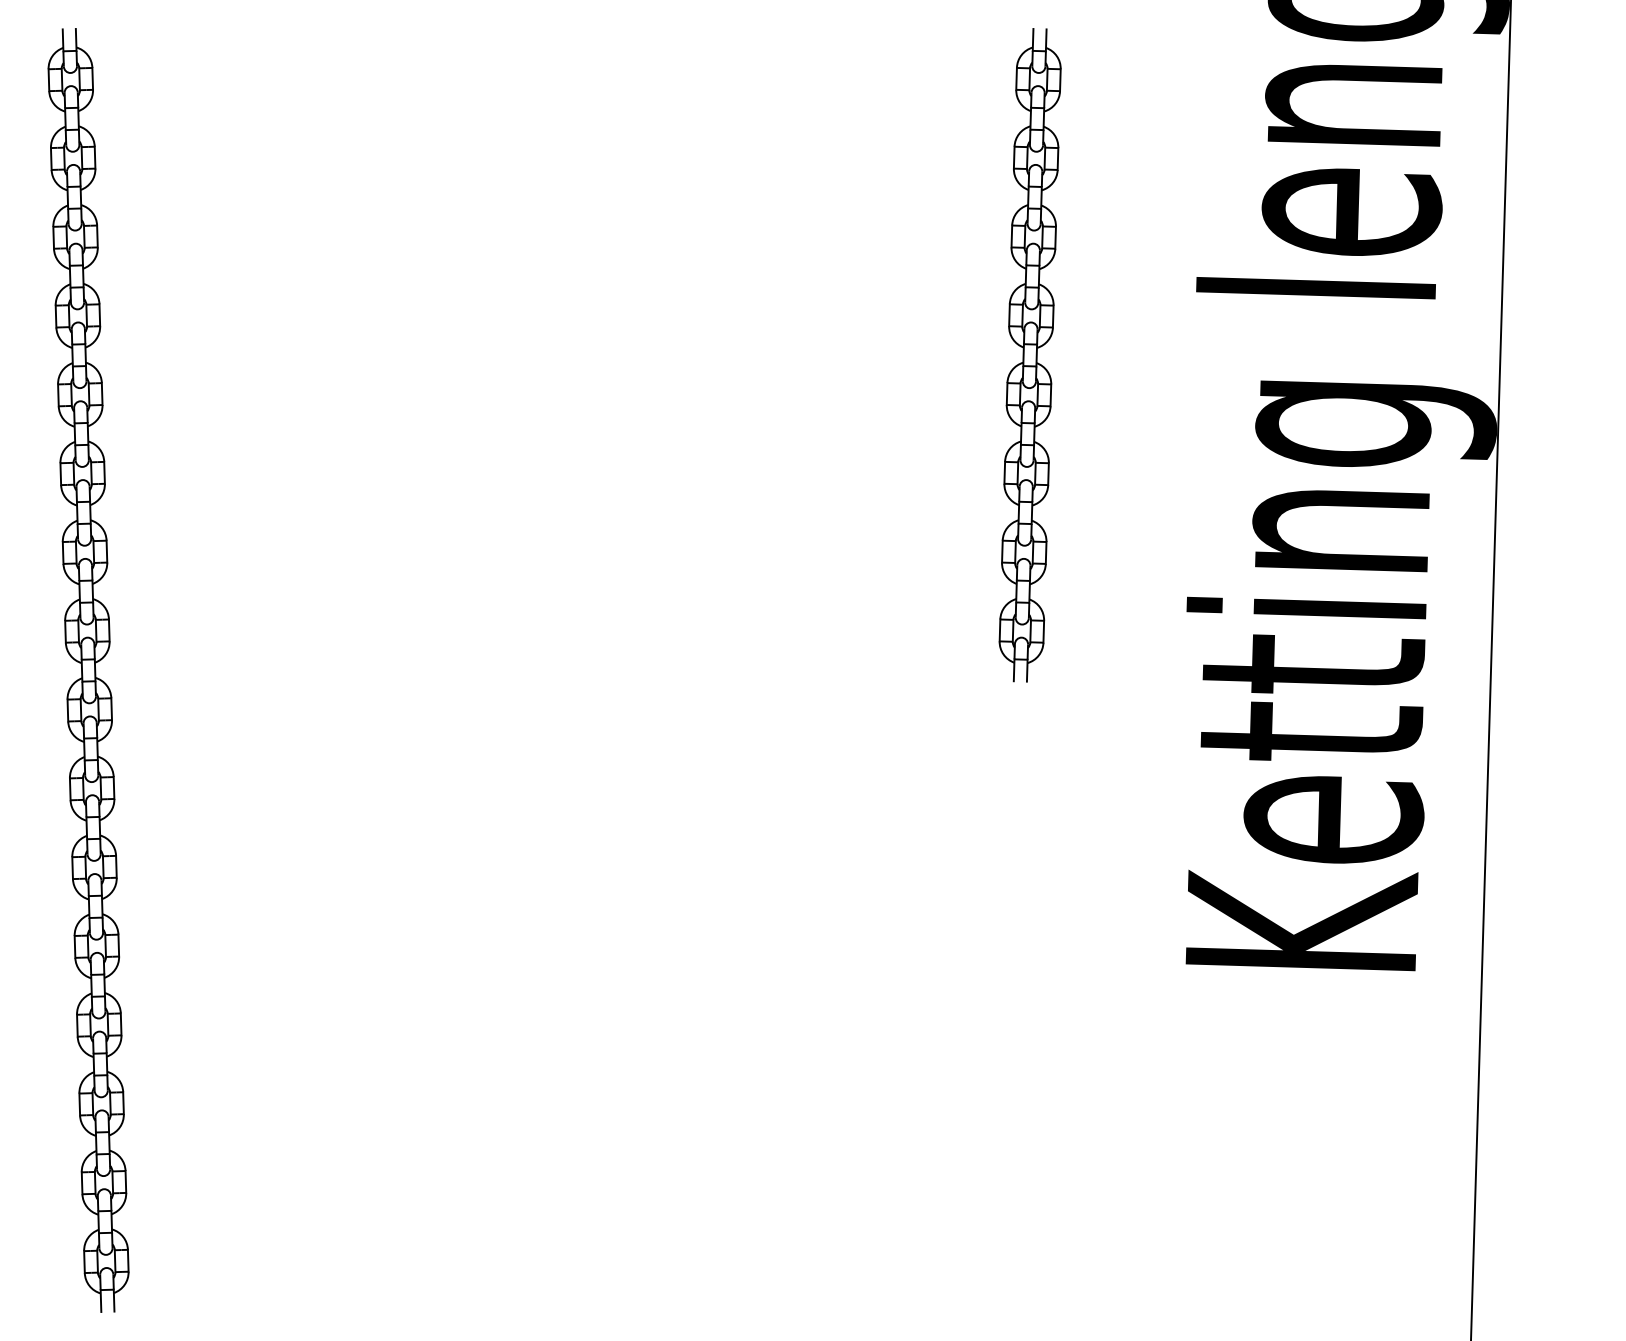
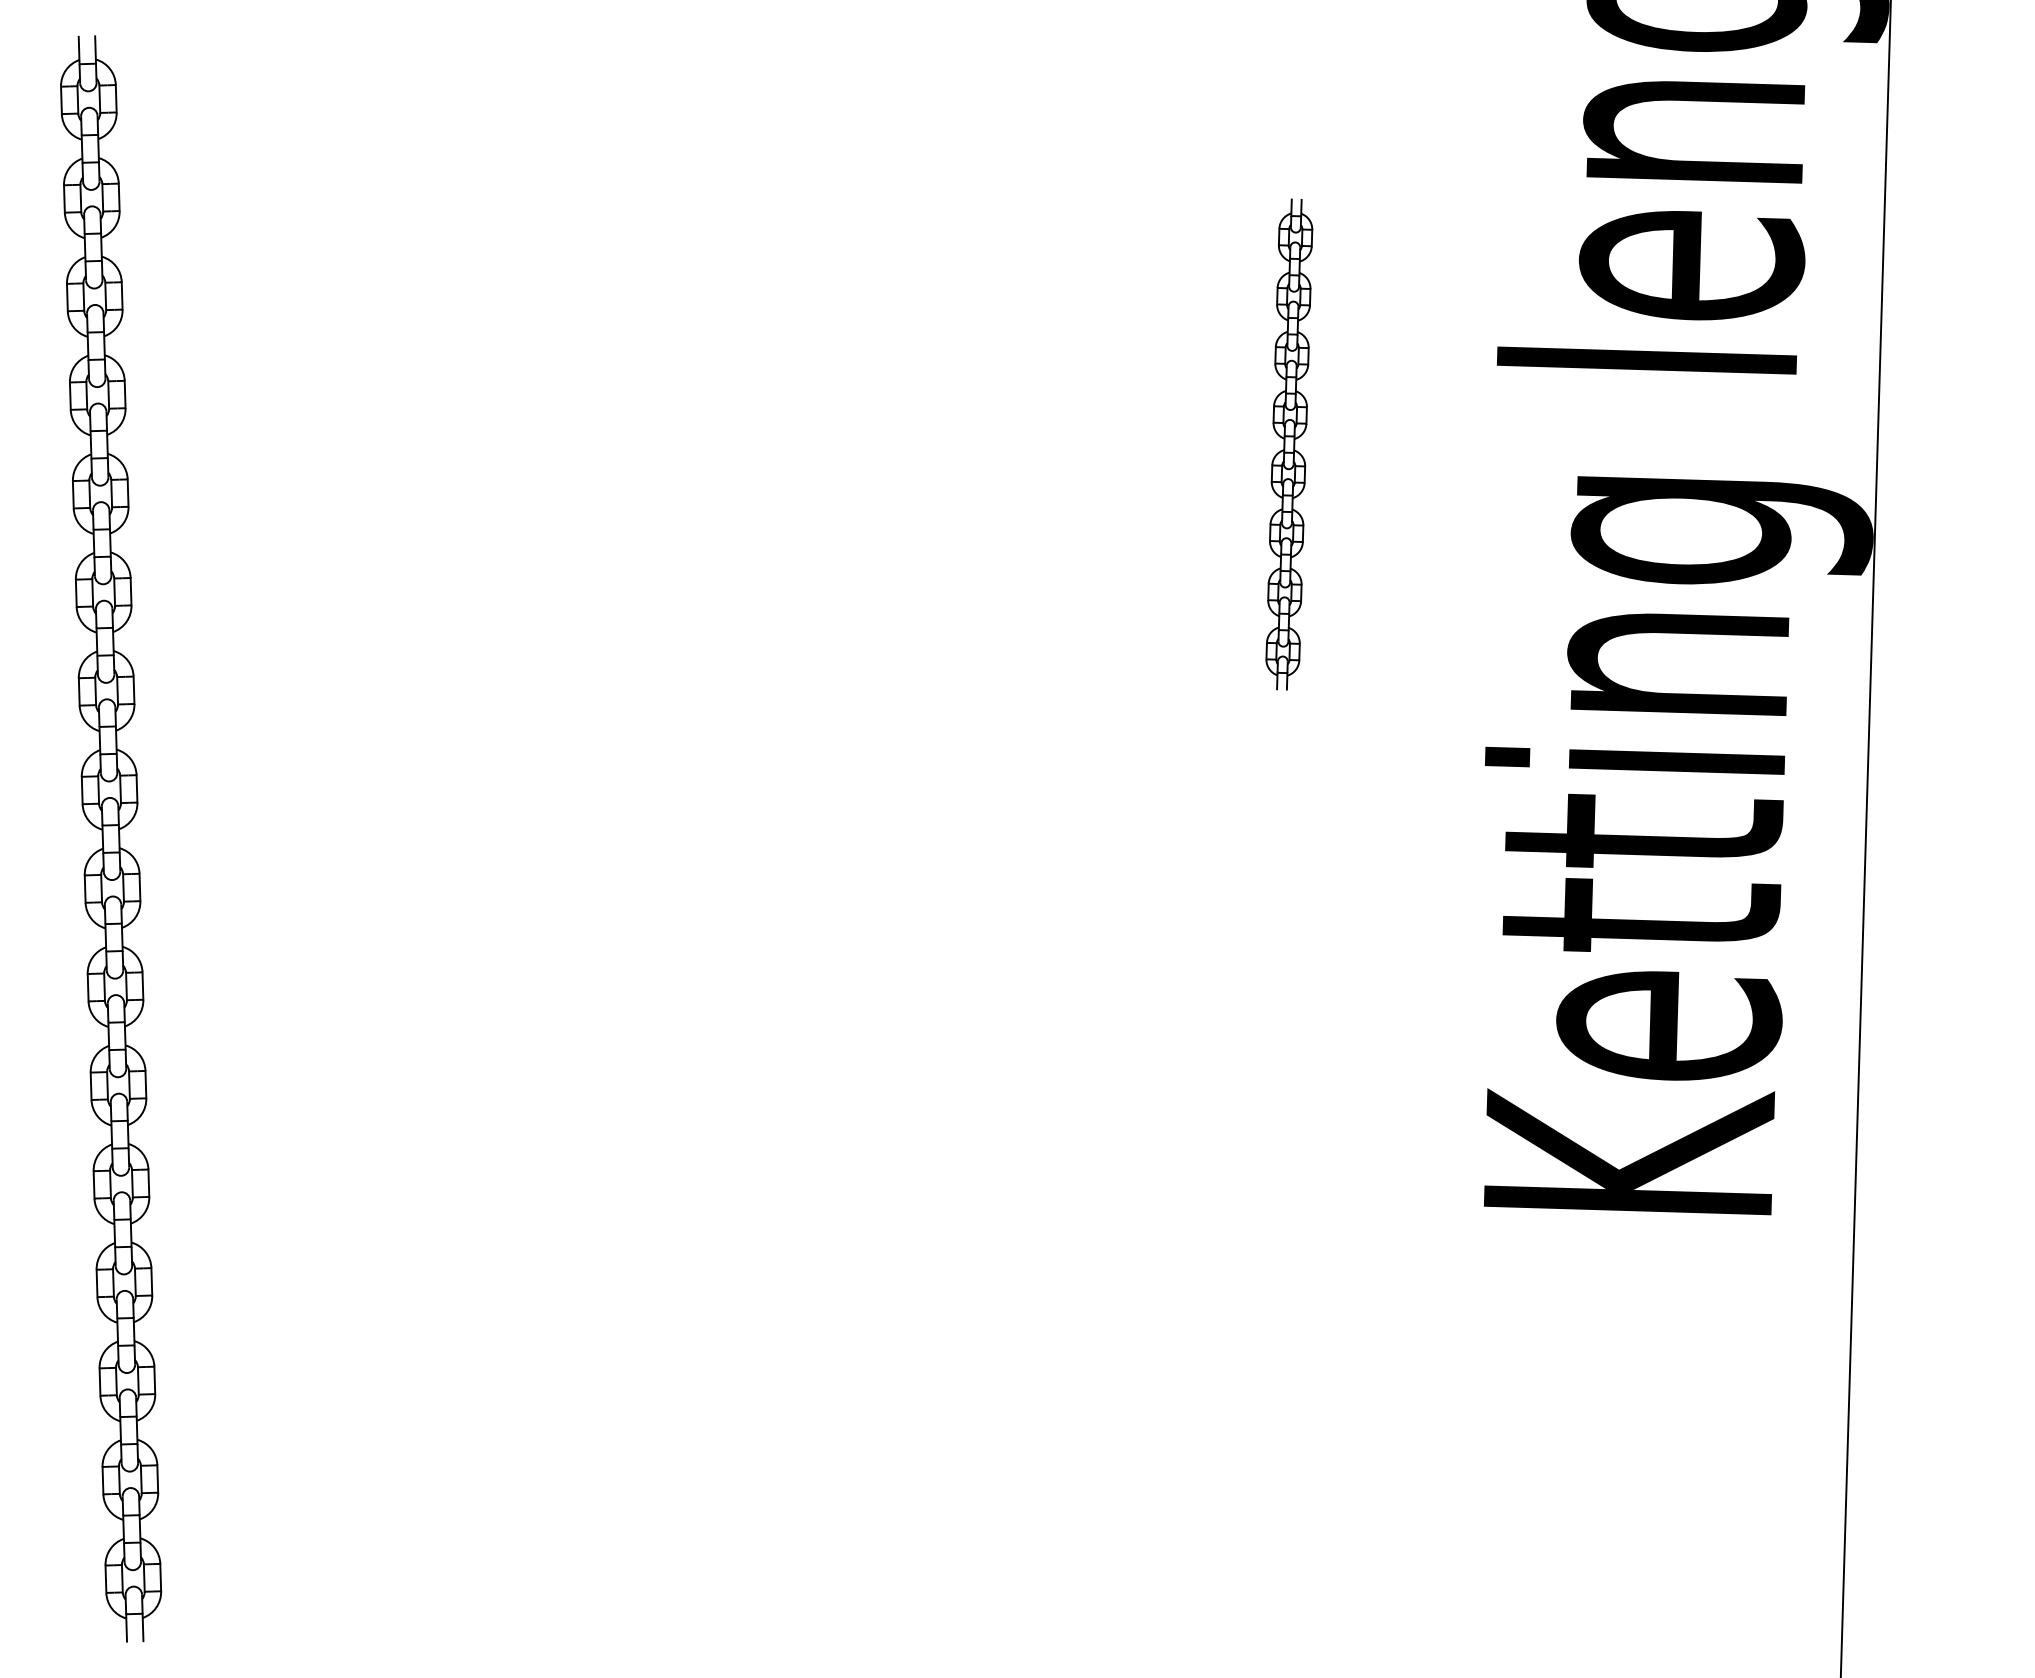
part: (1030, 355) -> (1289, 444), size x0.6

